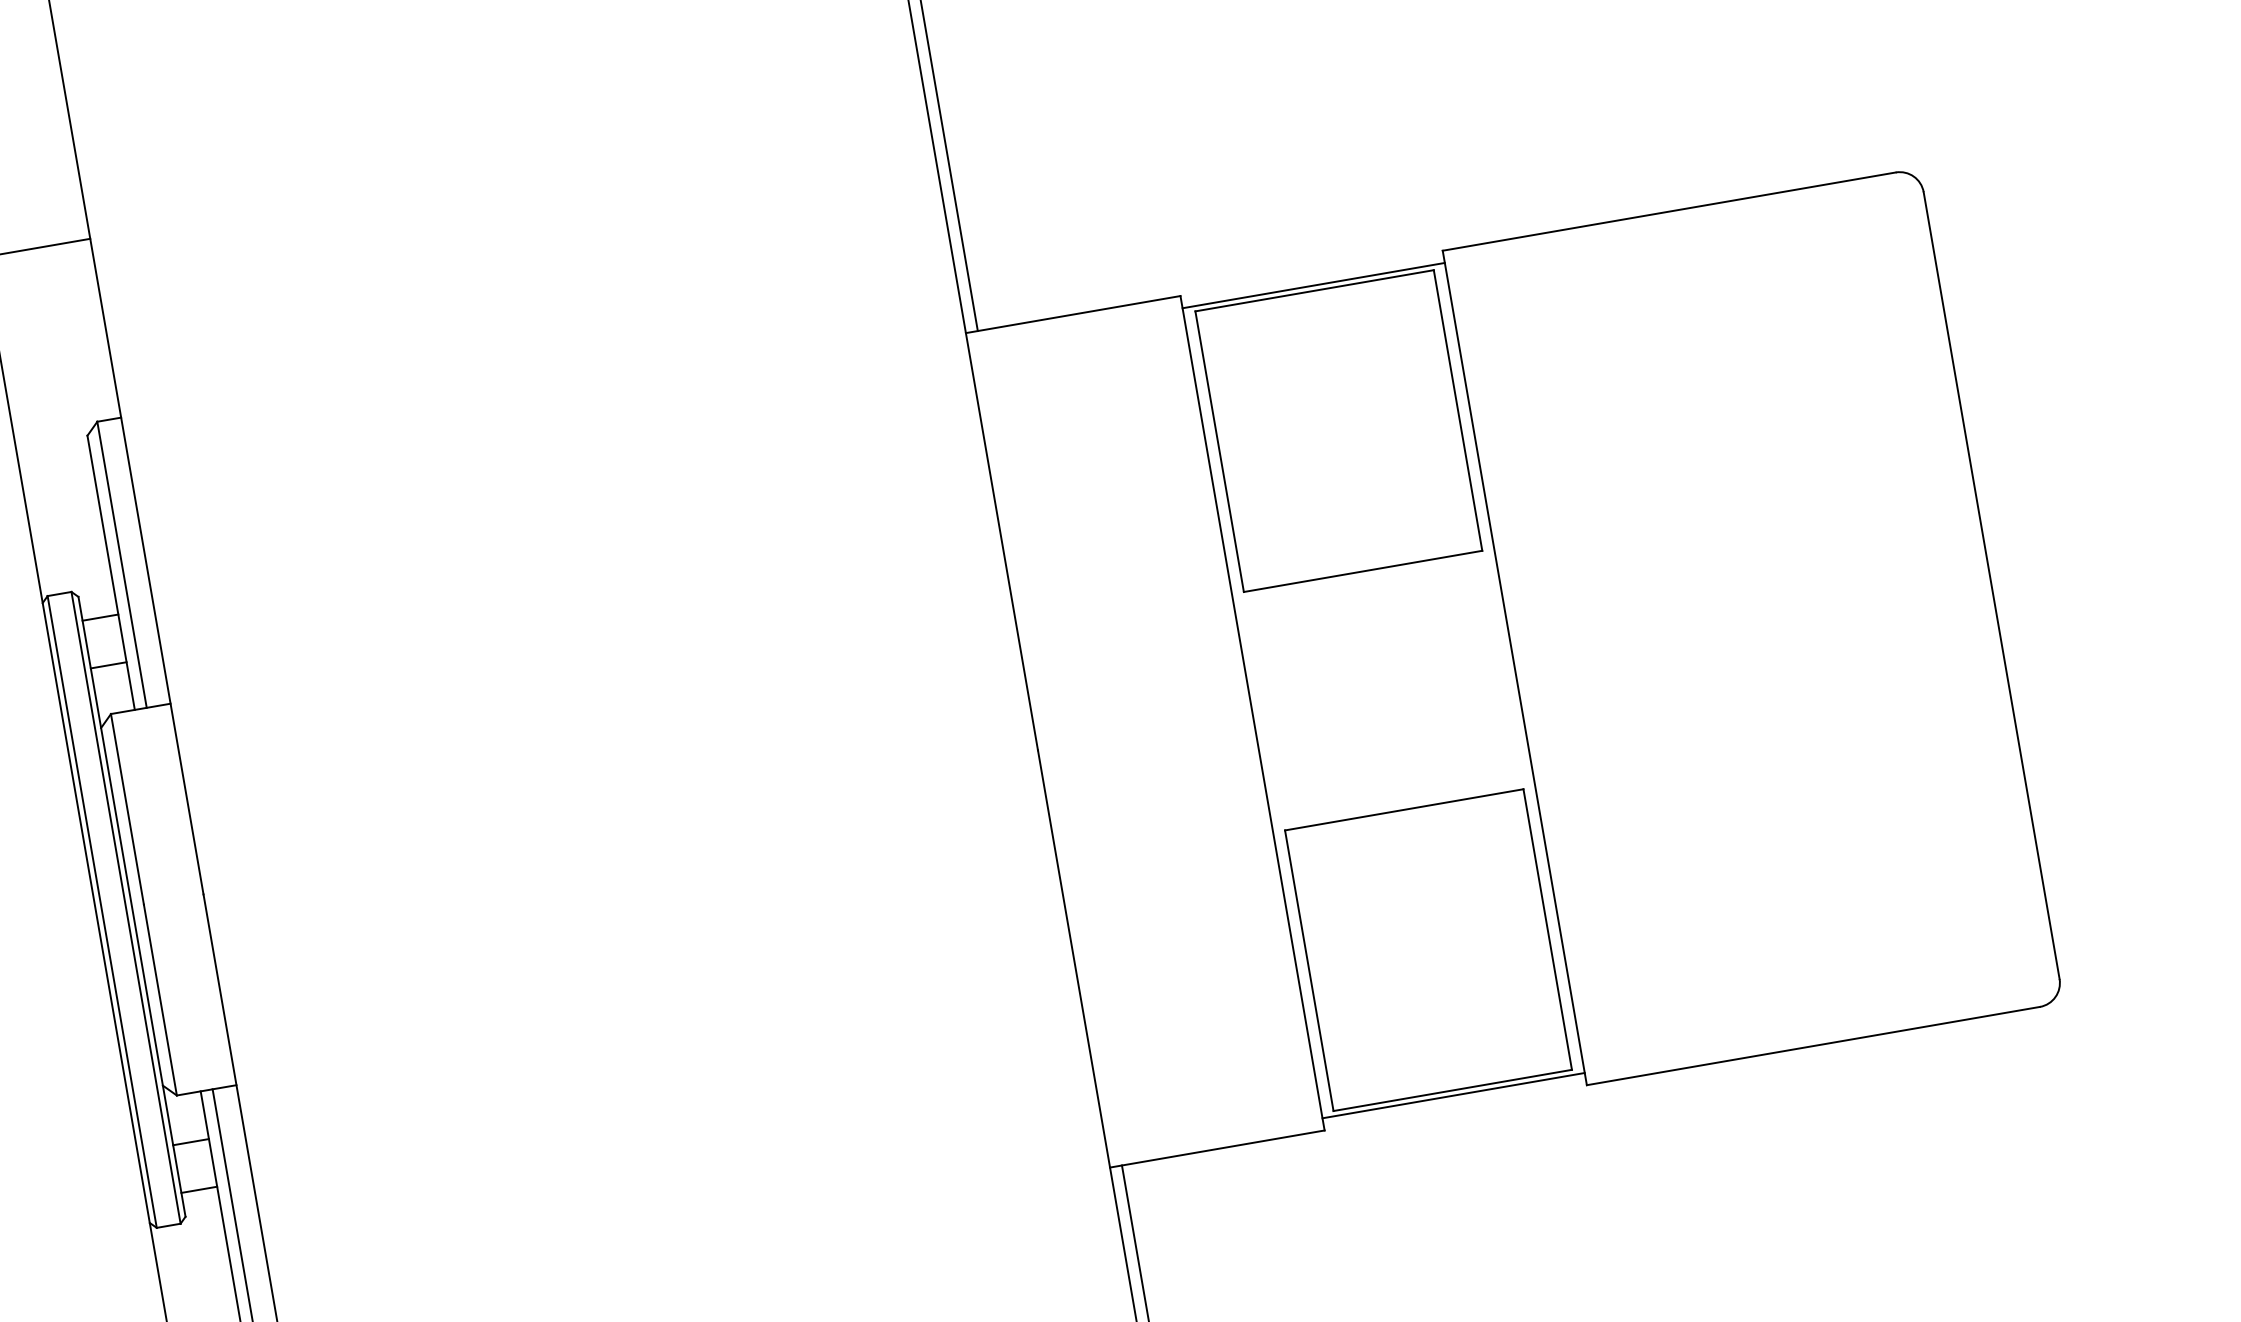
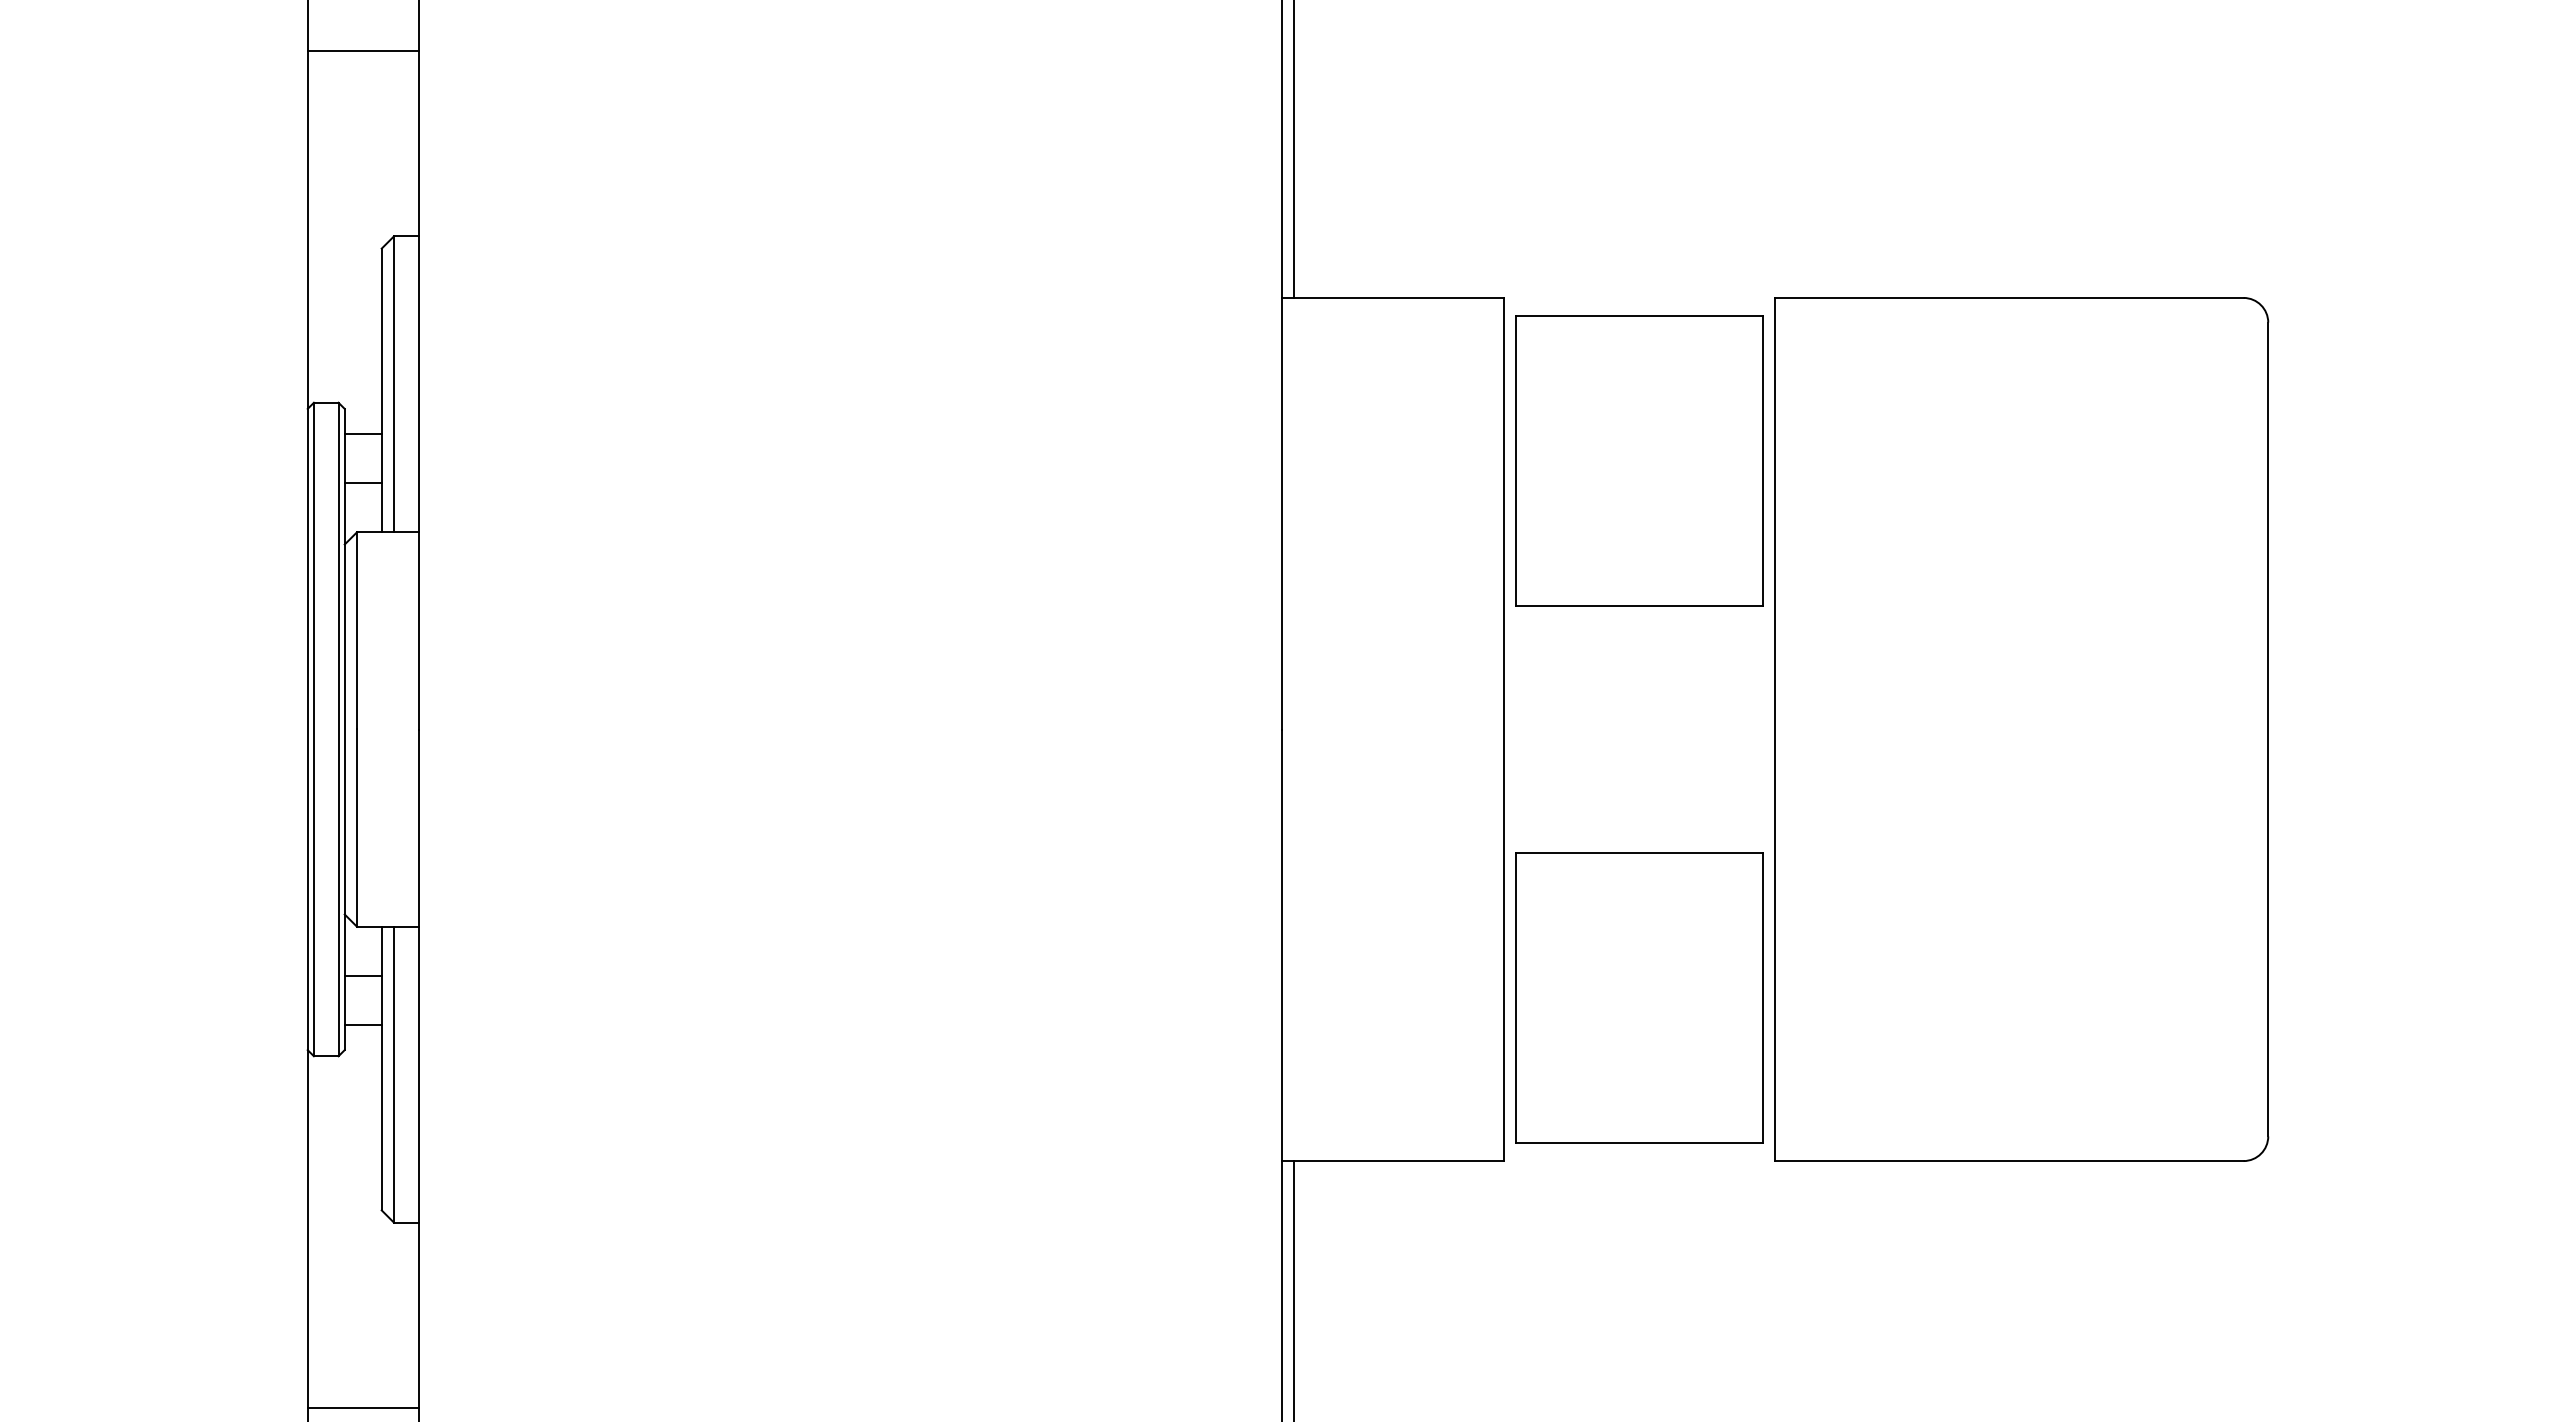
line: (1313, 285) -> (1639, 310), removed
line: (1453, 1095) -> (1639, 1148), removed

